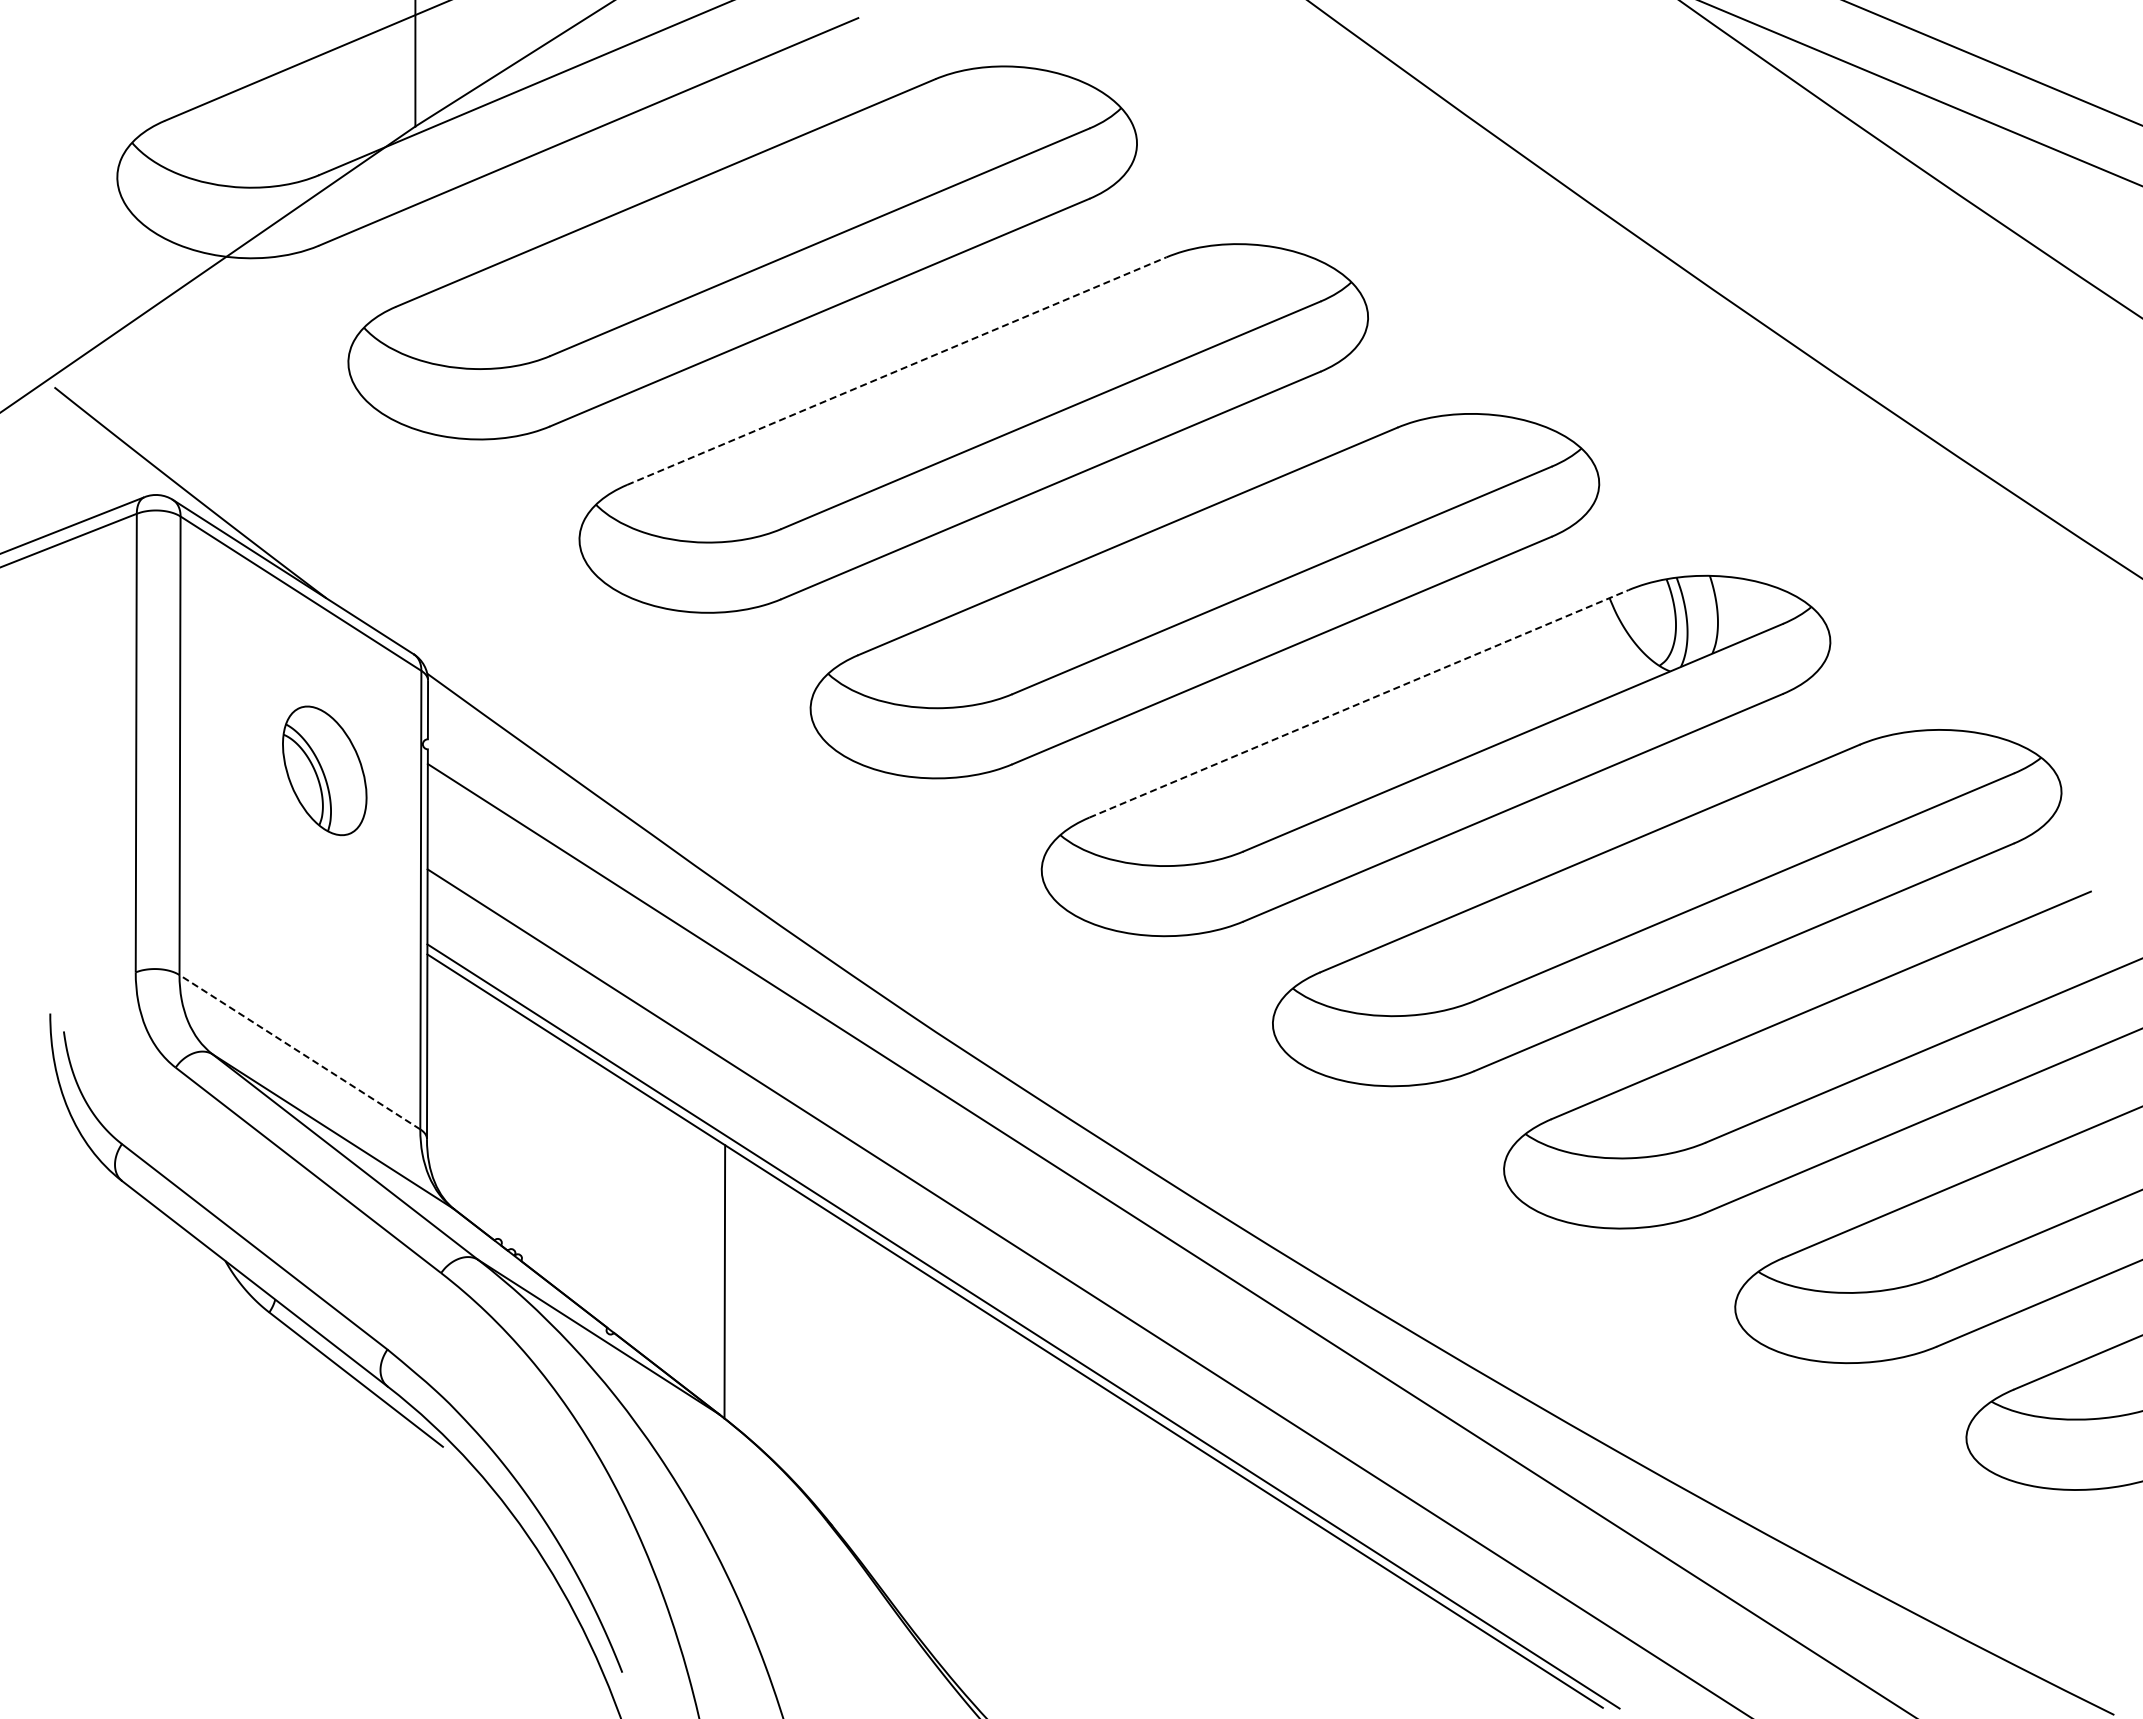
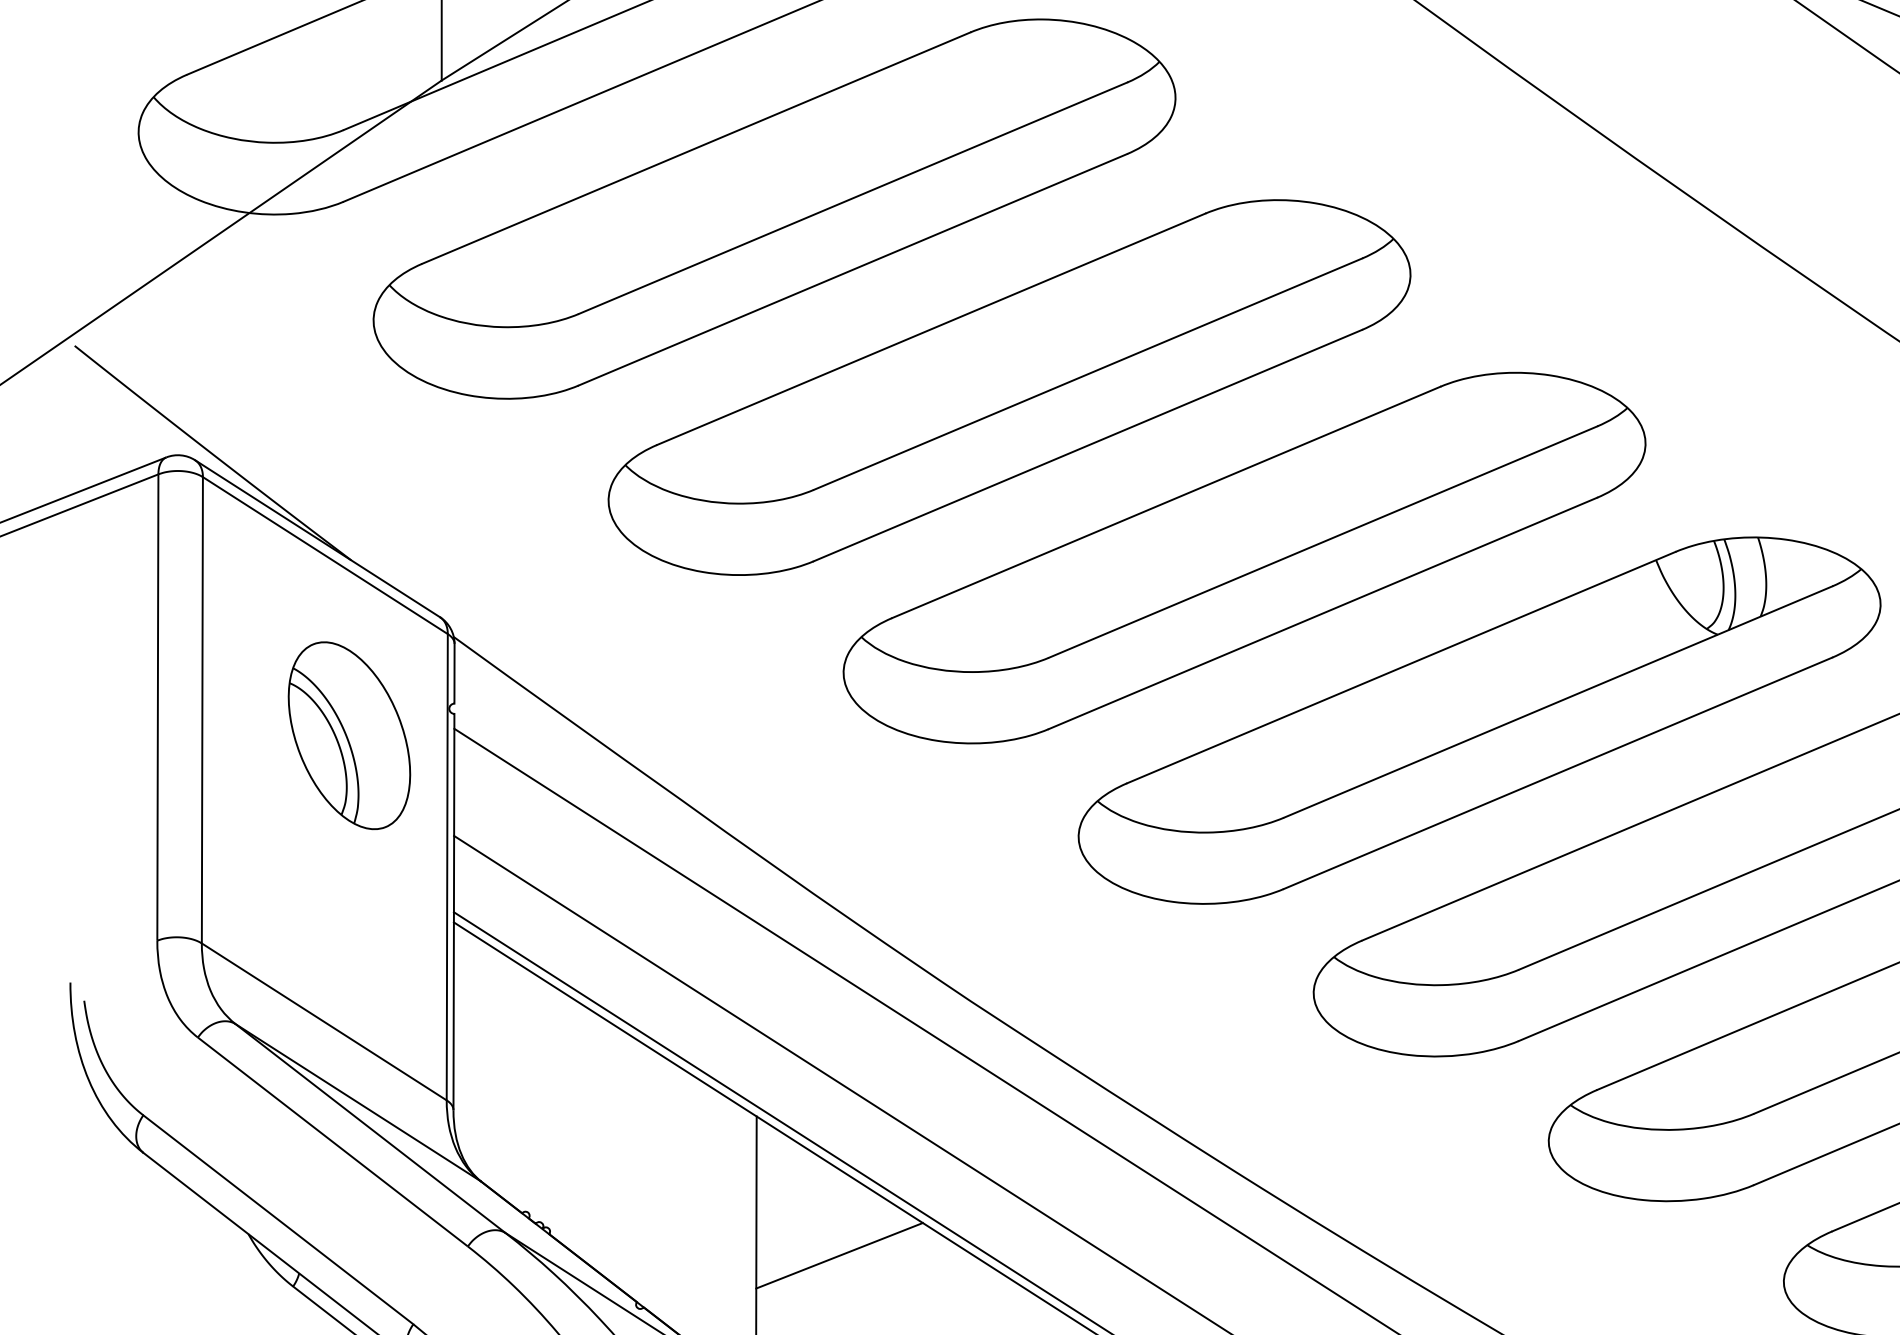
line: (896, 371) -> (930, 329), dashed -> solid
line: (1359, 703) -> (1401, 667), dashed -> solid
part: (324, 770) -> (349, 735), size x1.43
line: (299, 1051) -> (323, 1021), dashed -> solid
line: (806, 1282) -> (839, 1256), added

